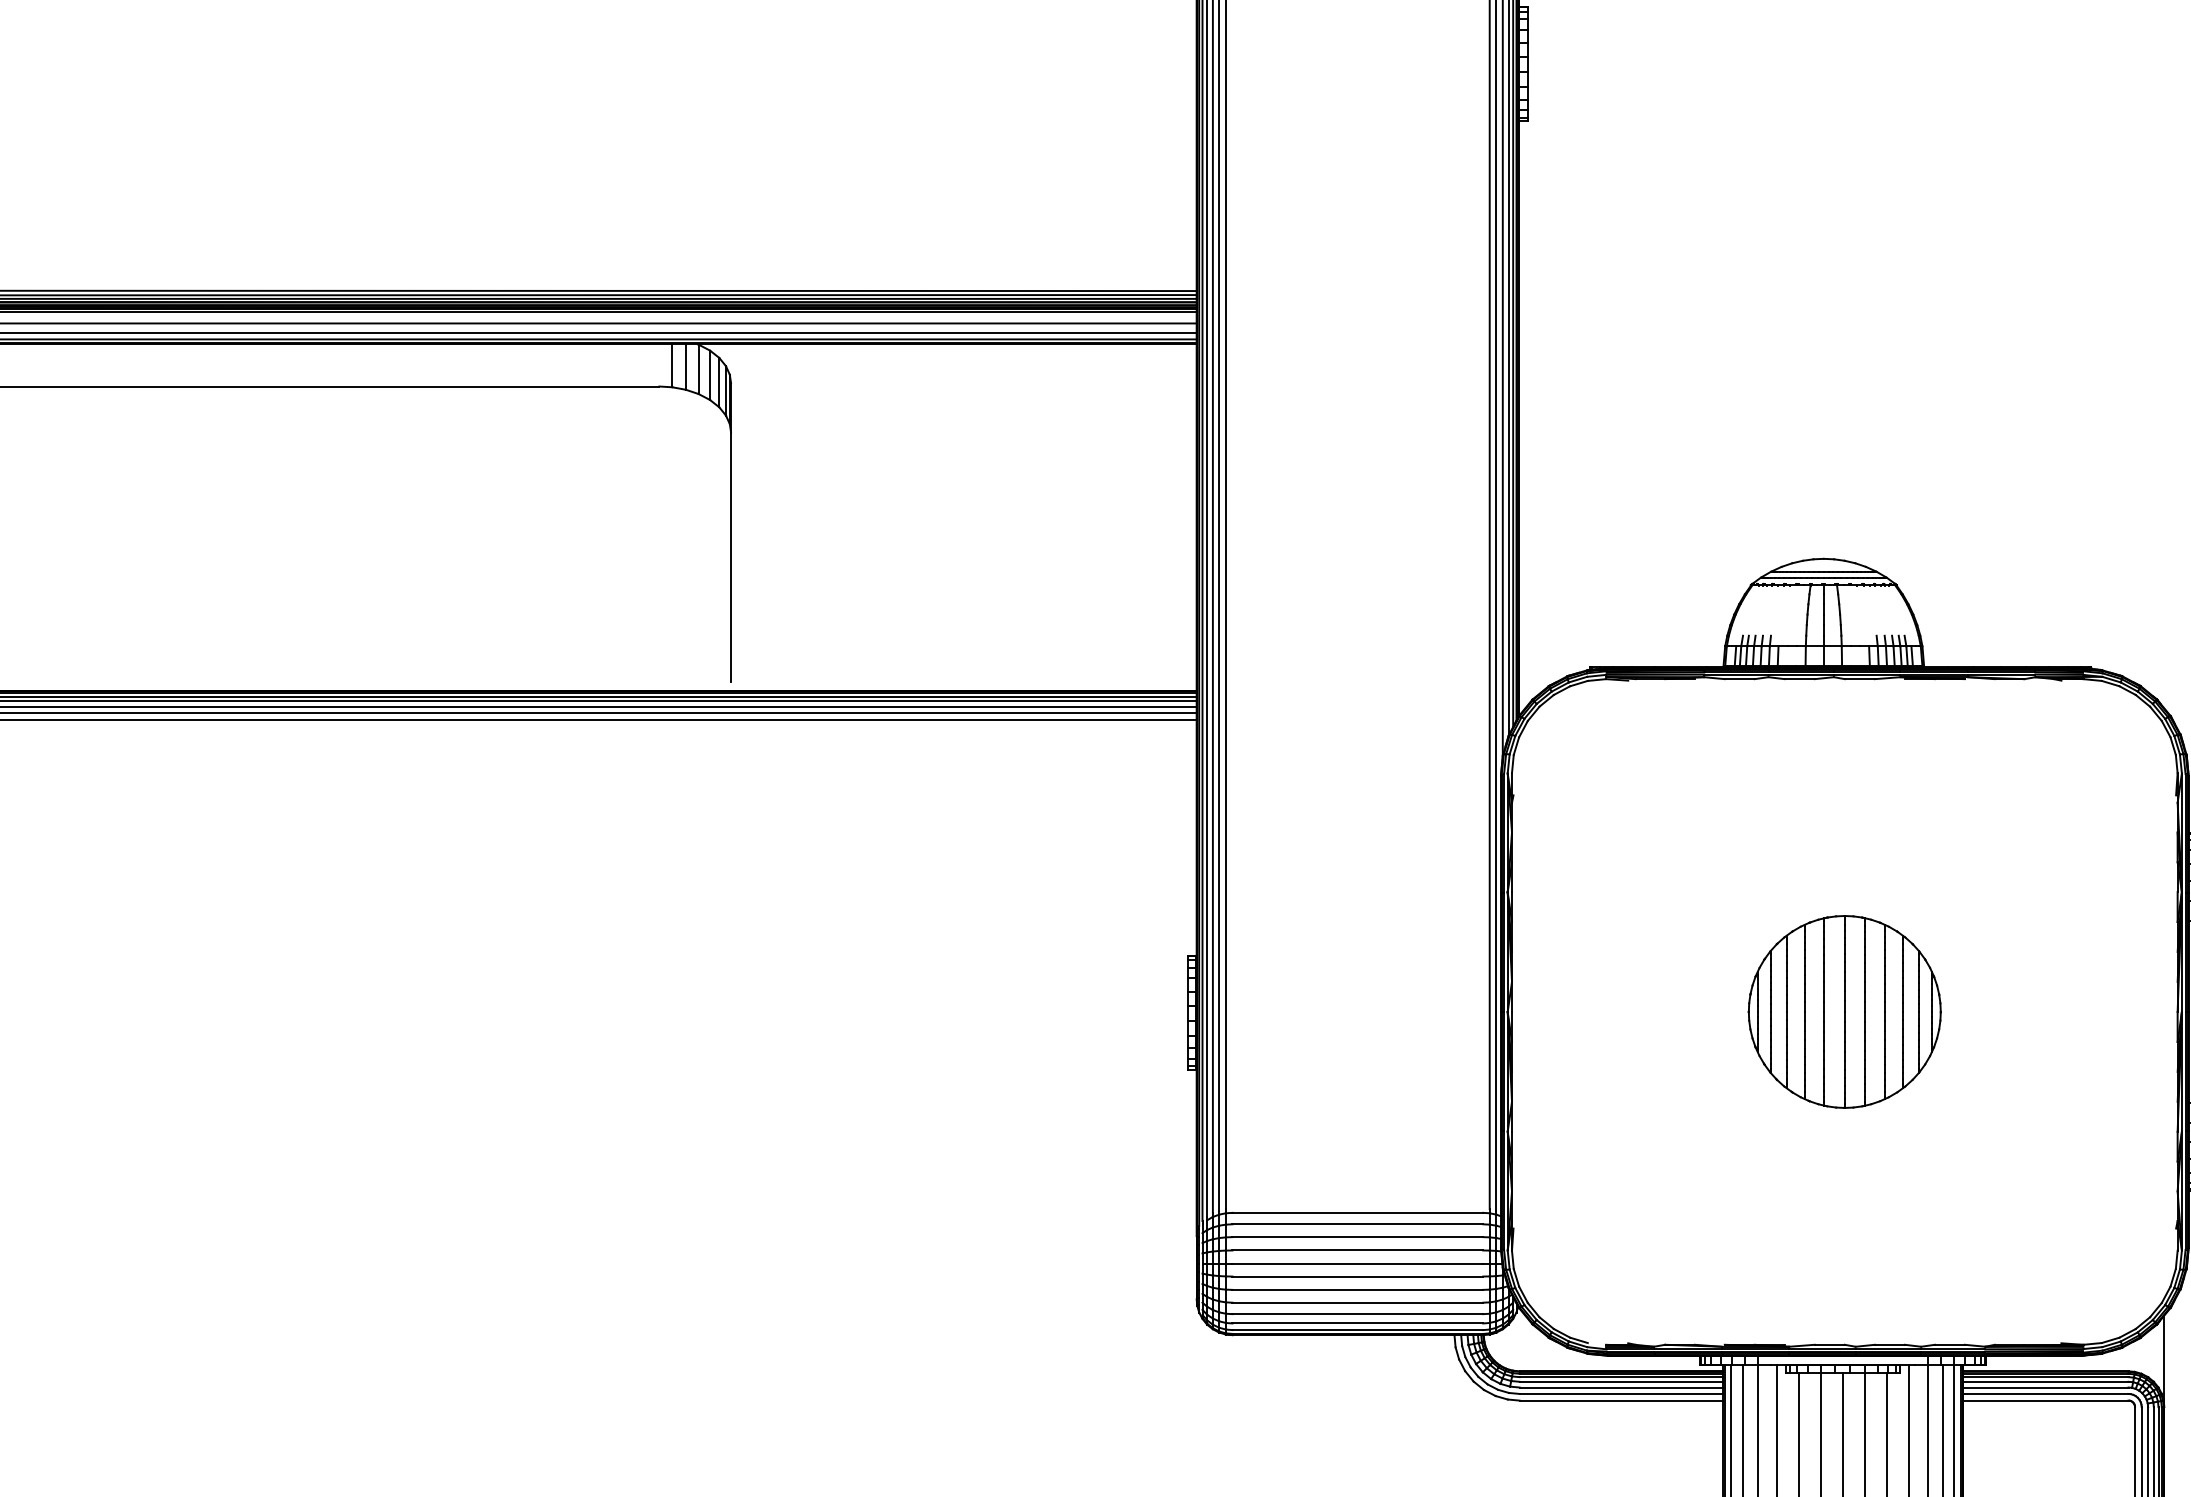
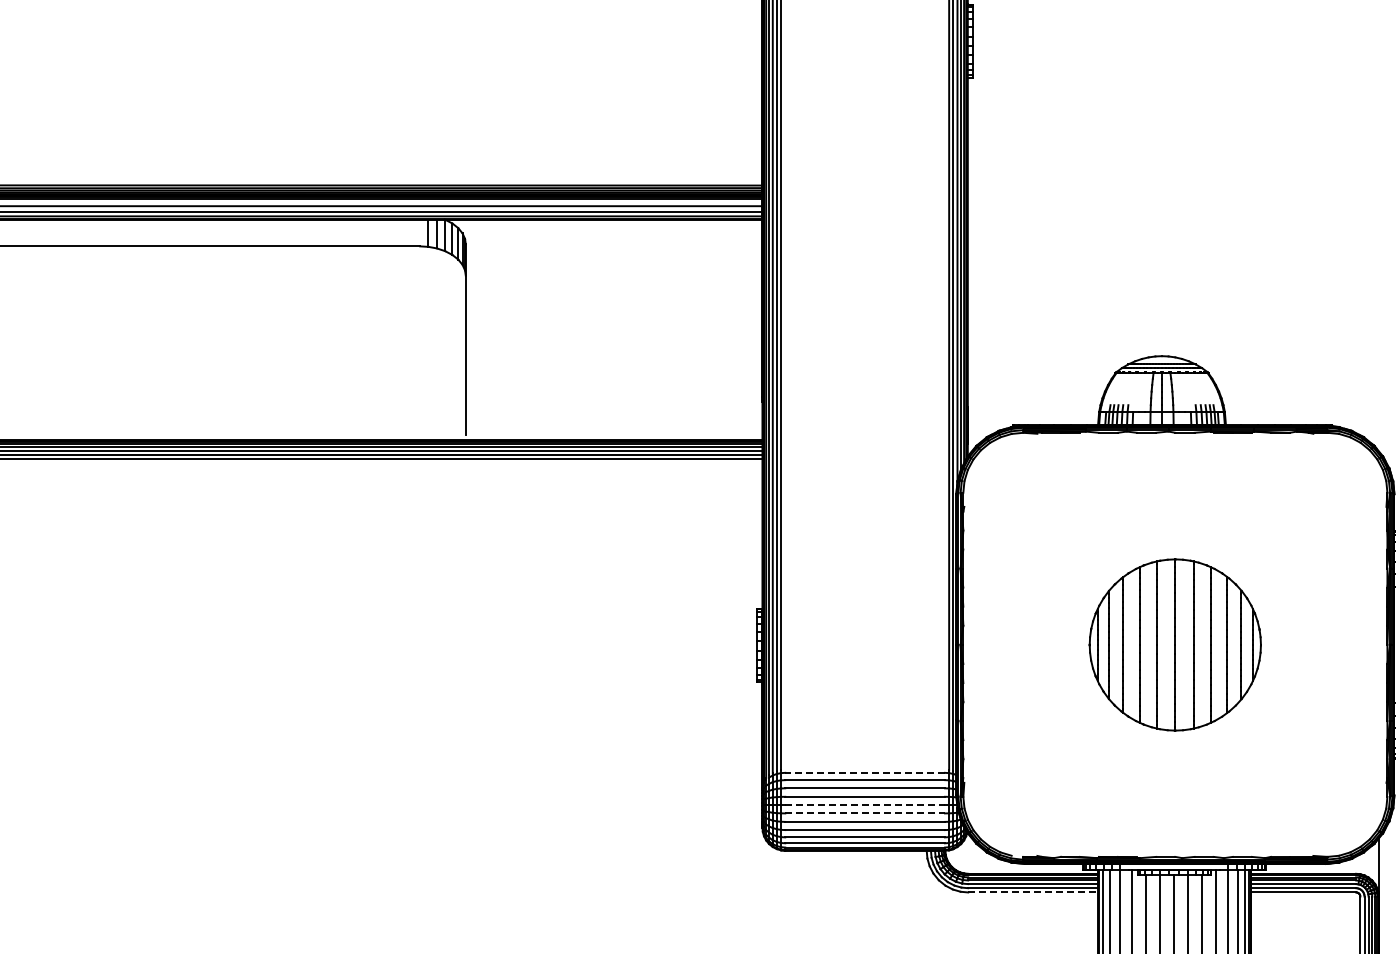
part: (1844, 1011) -> (1175, 644), size x1.4
line: (1358, 1212) -> (865, 772), solid -> dashed
line: (1358, 1264) -> (865, 805), solid -> dashed
line: (1358, 1276) -> (865, 813), solid -> dashed
line: (1620, 1400) -> (1032, 892), solid -> dashed

